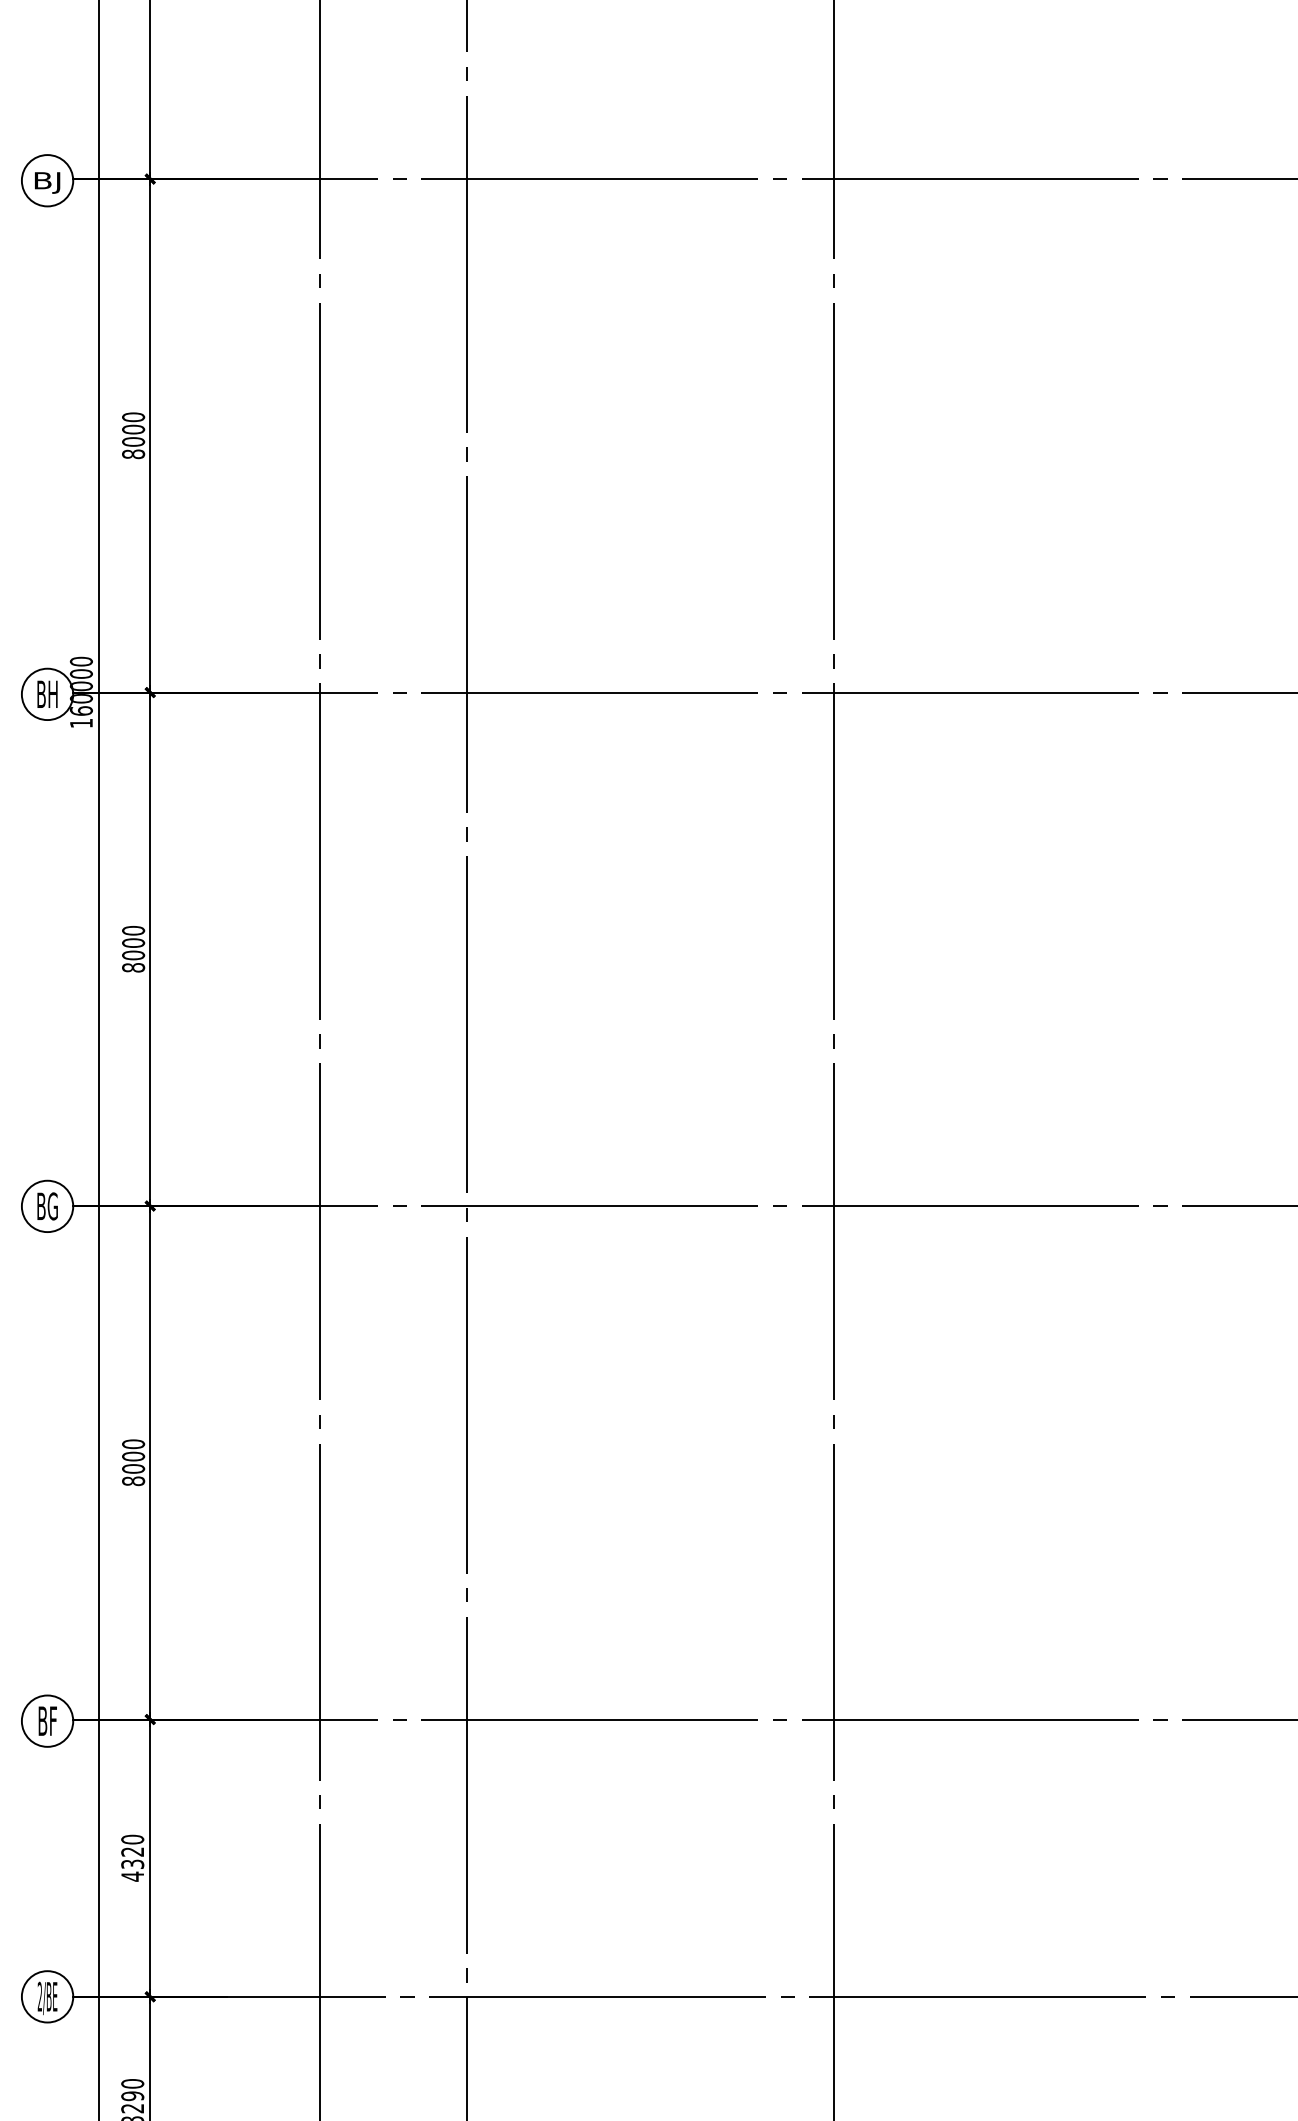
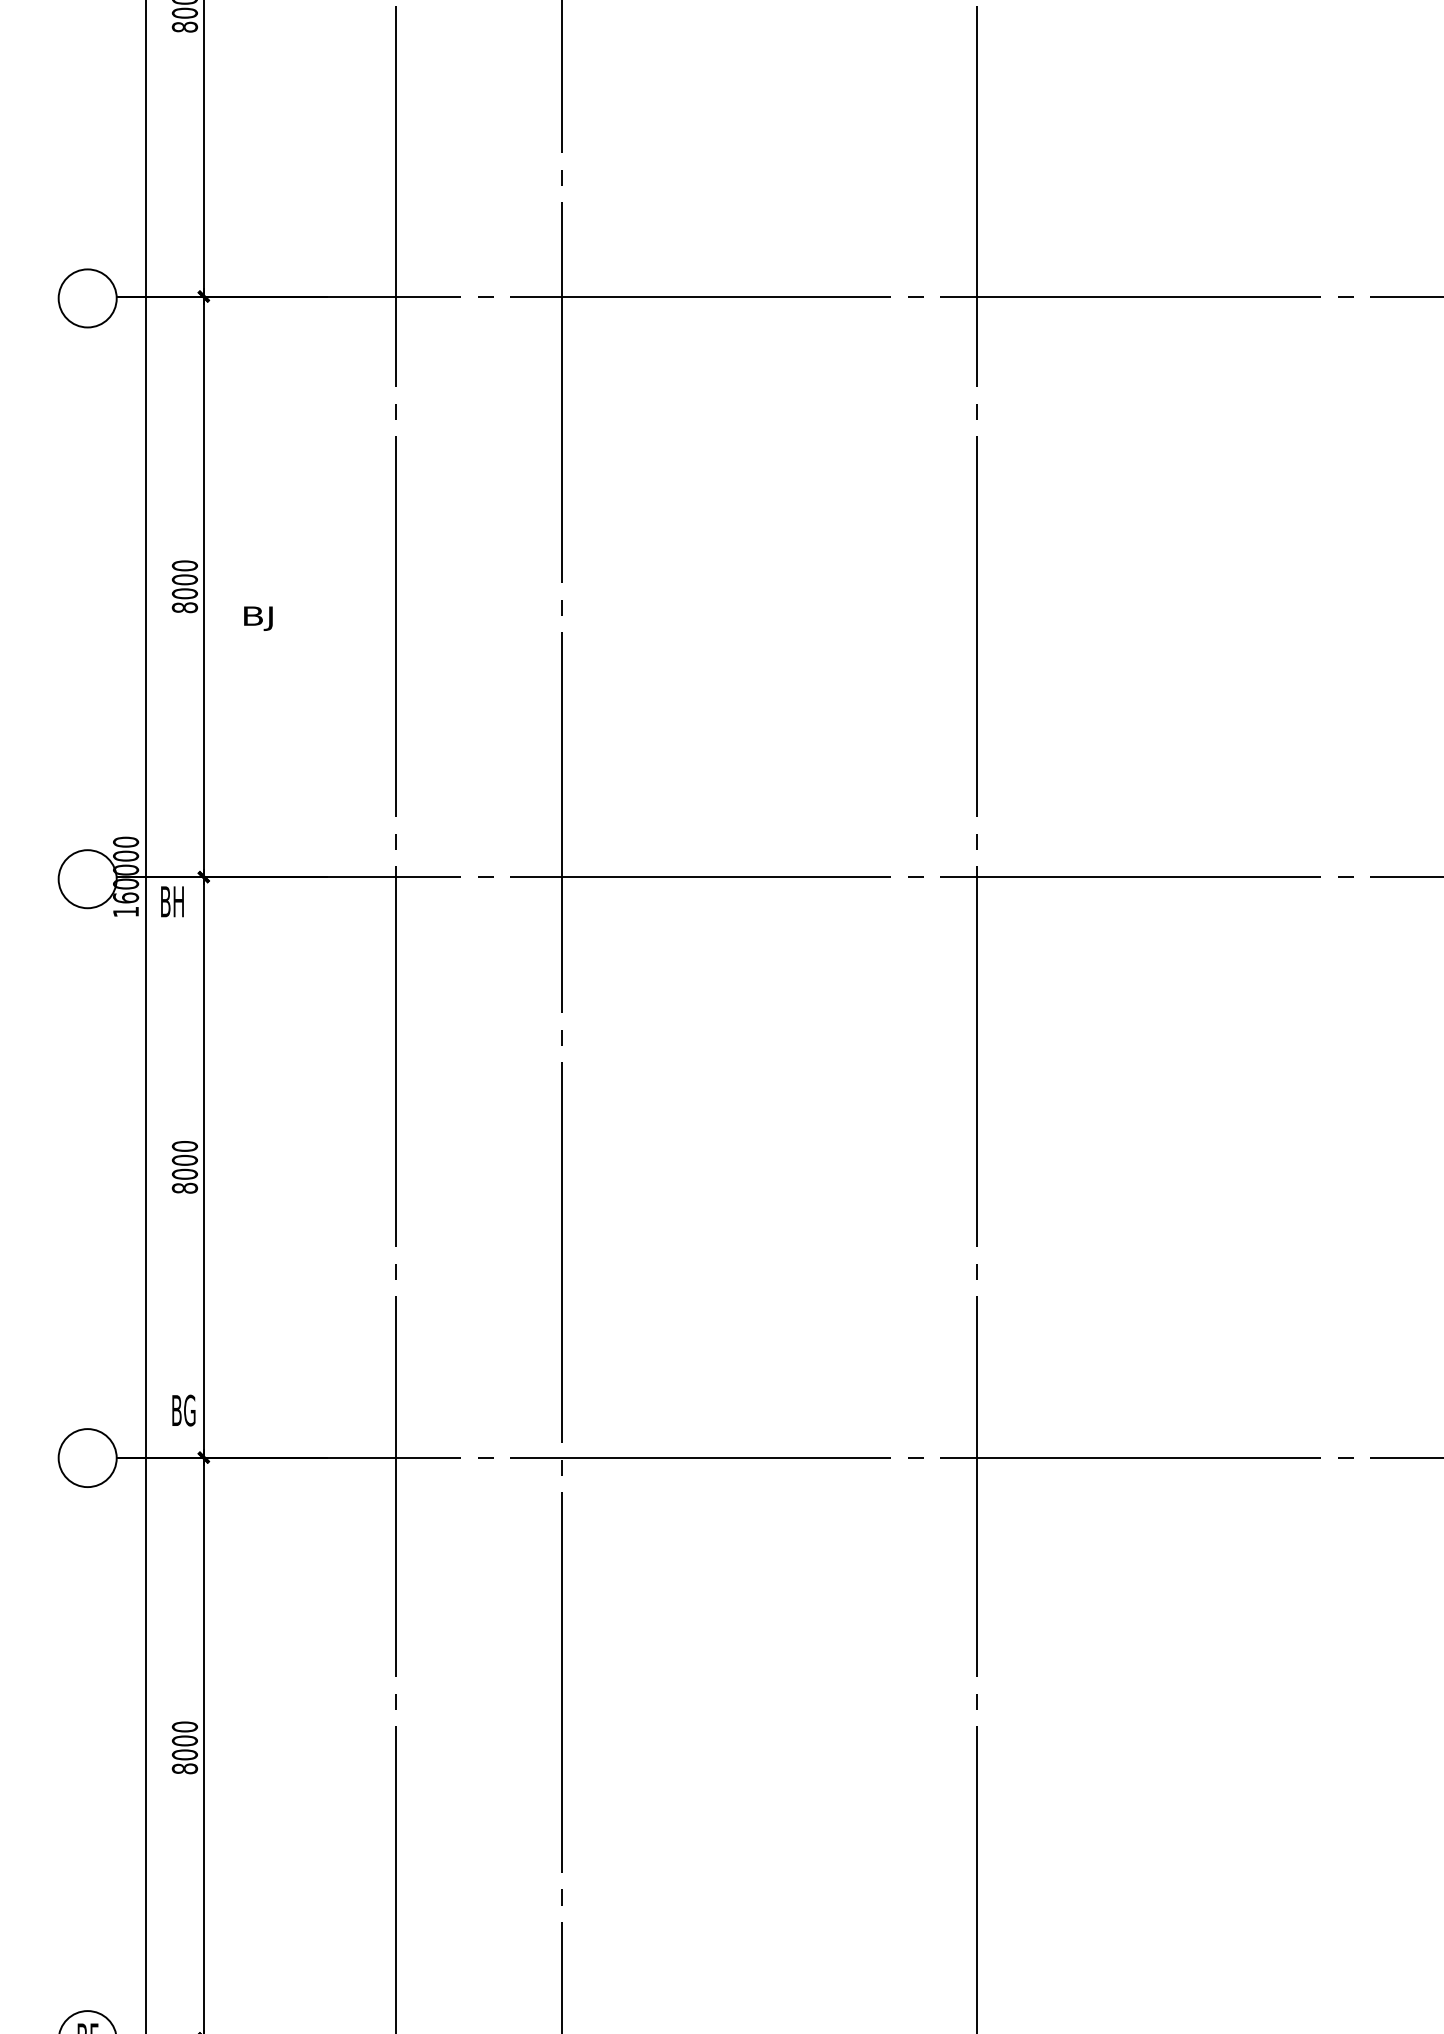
text: (47, 182) -> (258, 618), moved
text: (47, 693) -> (172, 900), moved
text: (47, 1206) -> (183, 1410), moved

